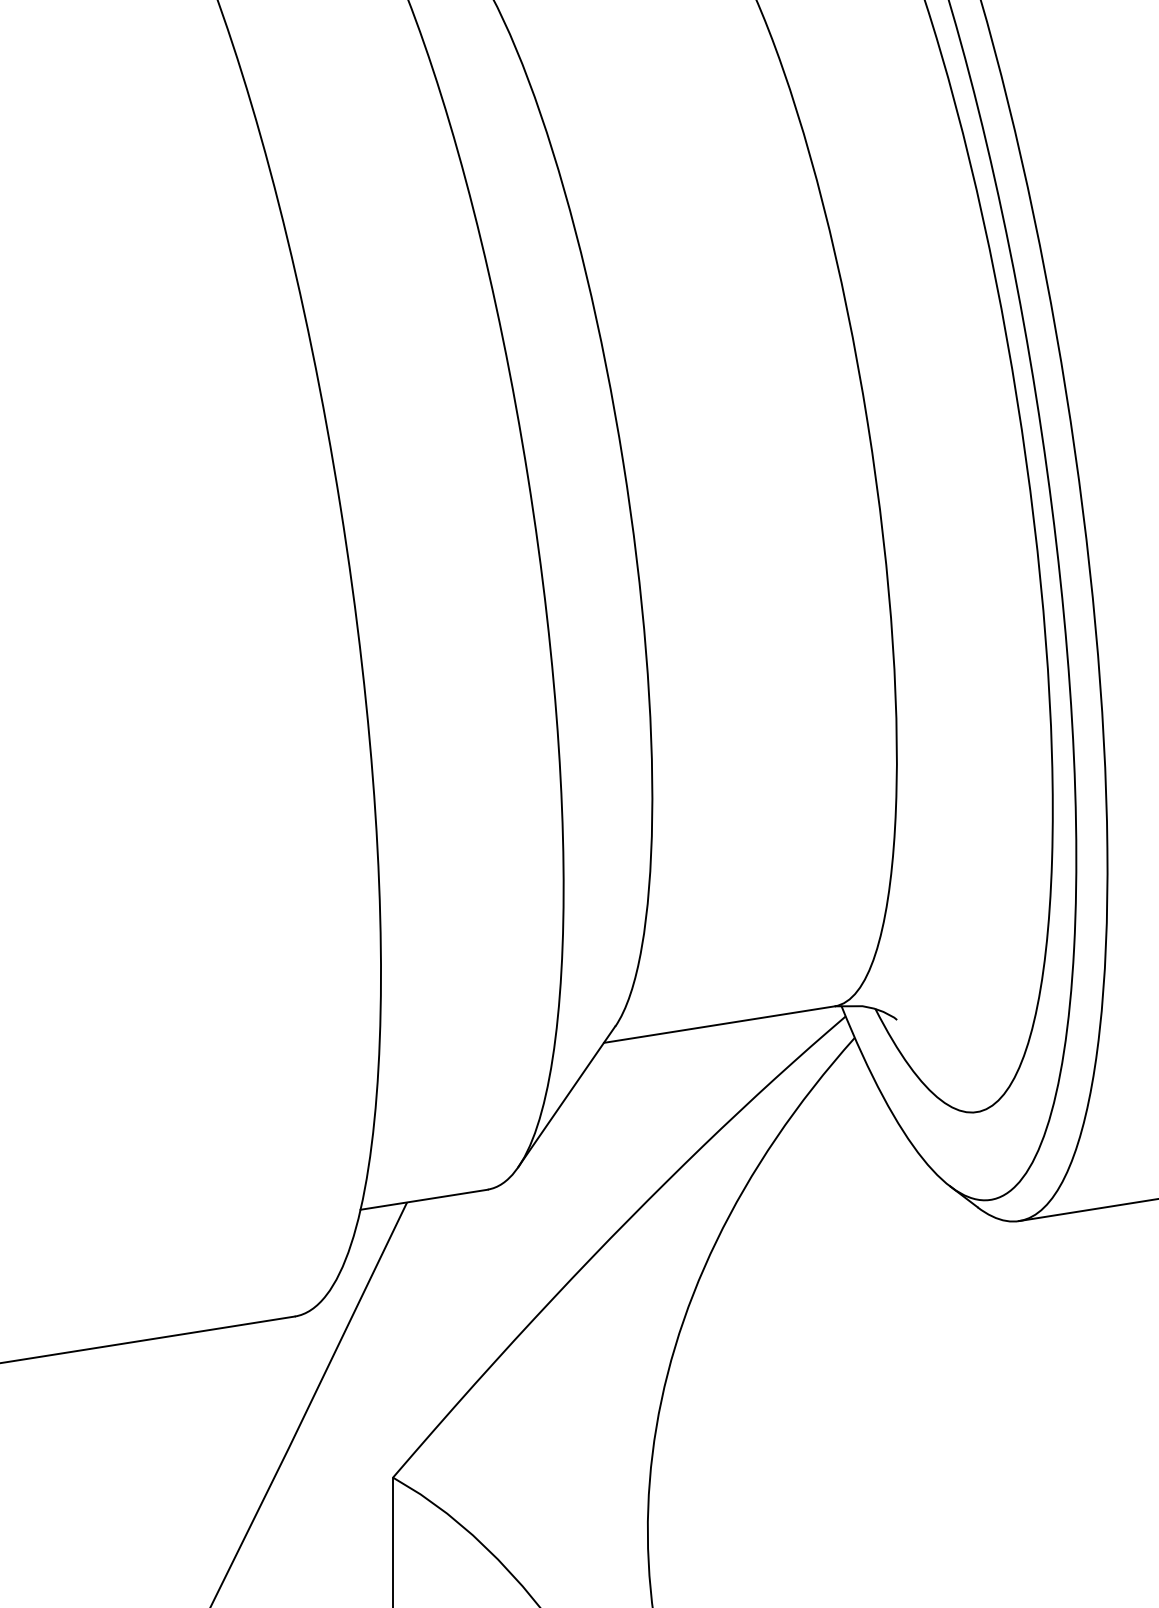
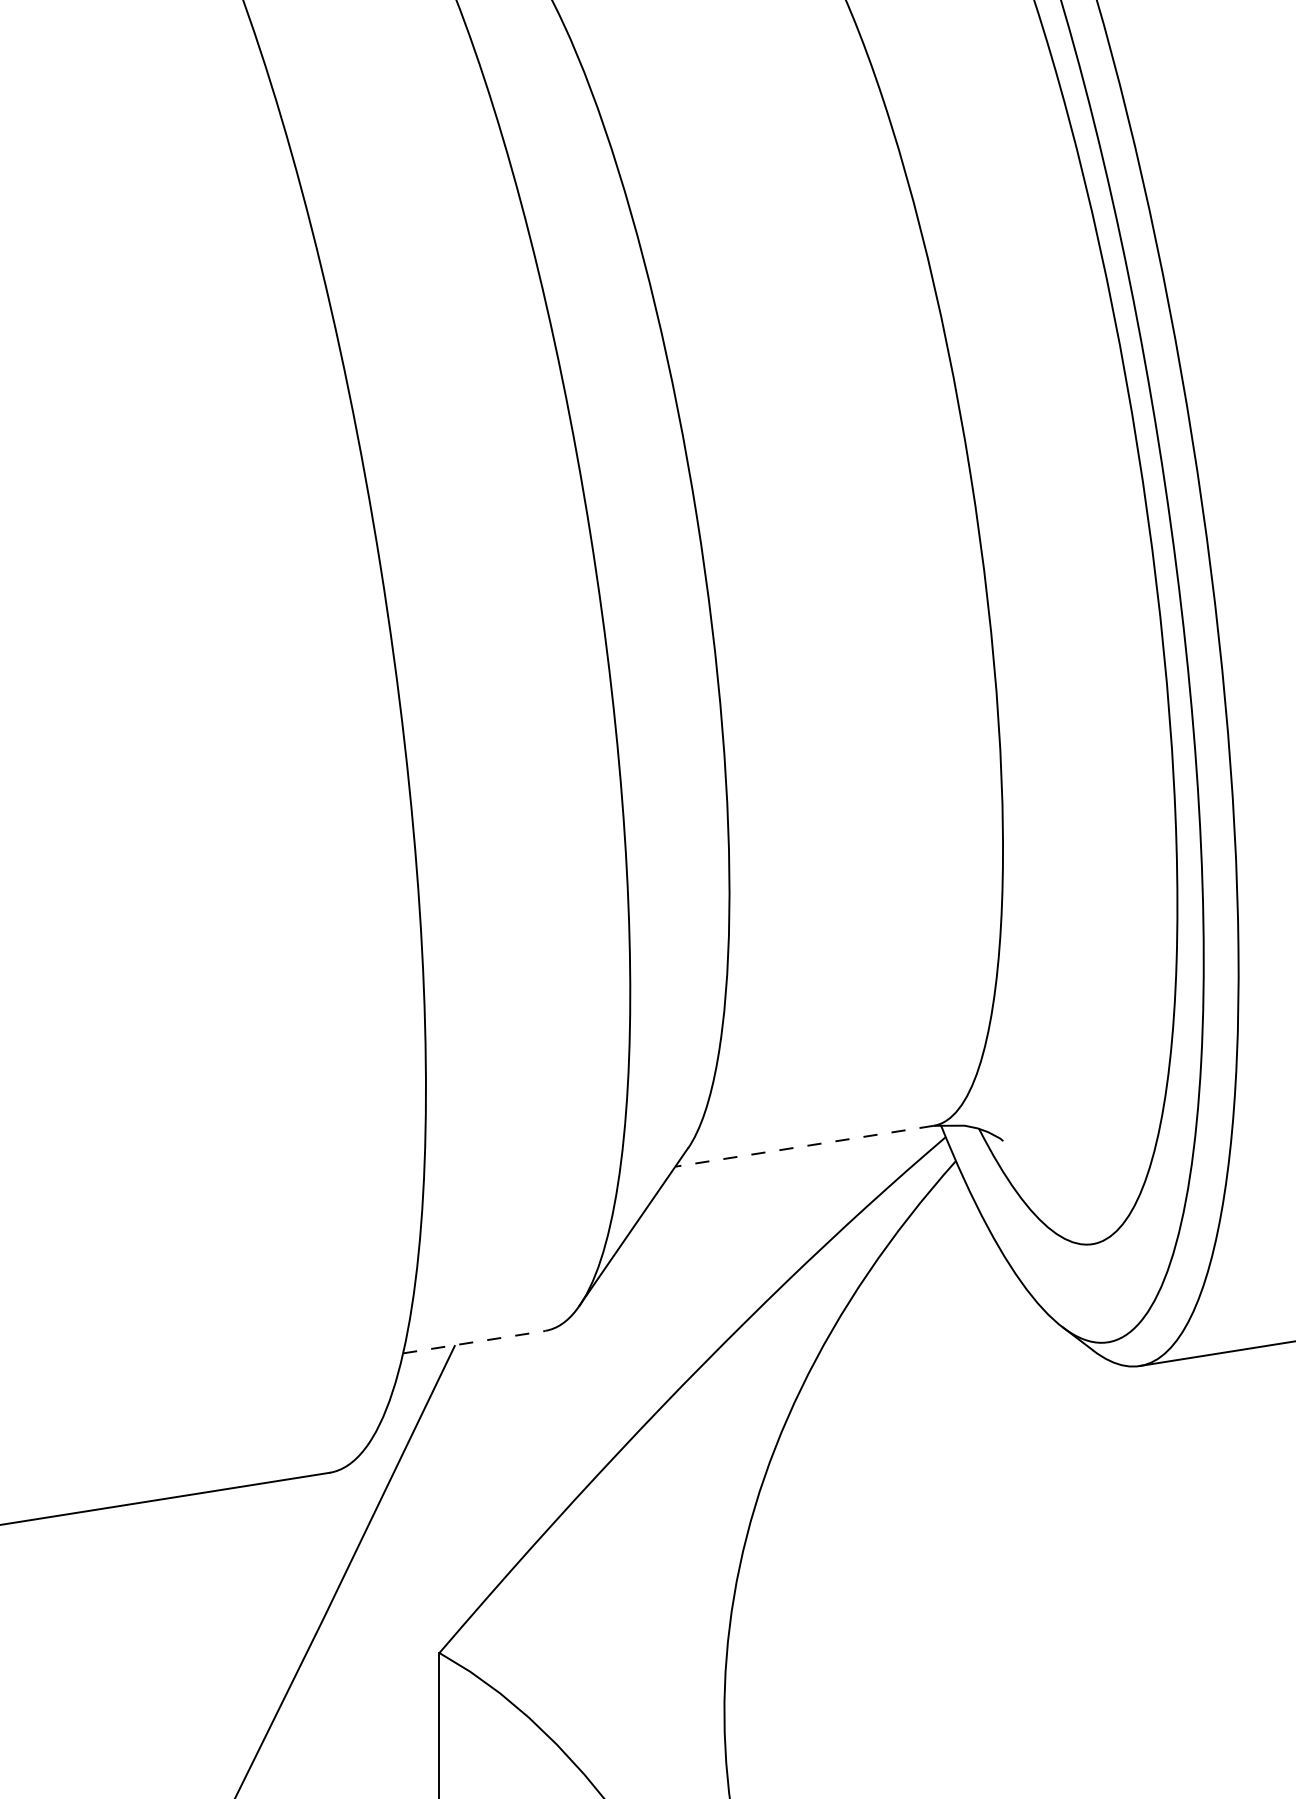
line: (719, 1024) -> (804, 1146), solid -> dashed
line: (424, 1200) -> (474, 1342), solid -> dashed

